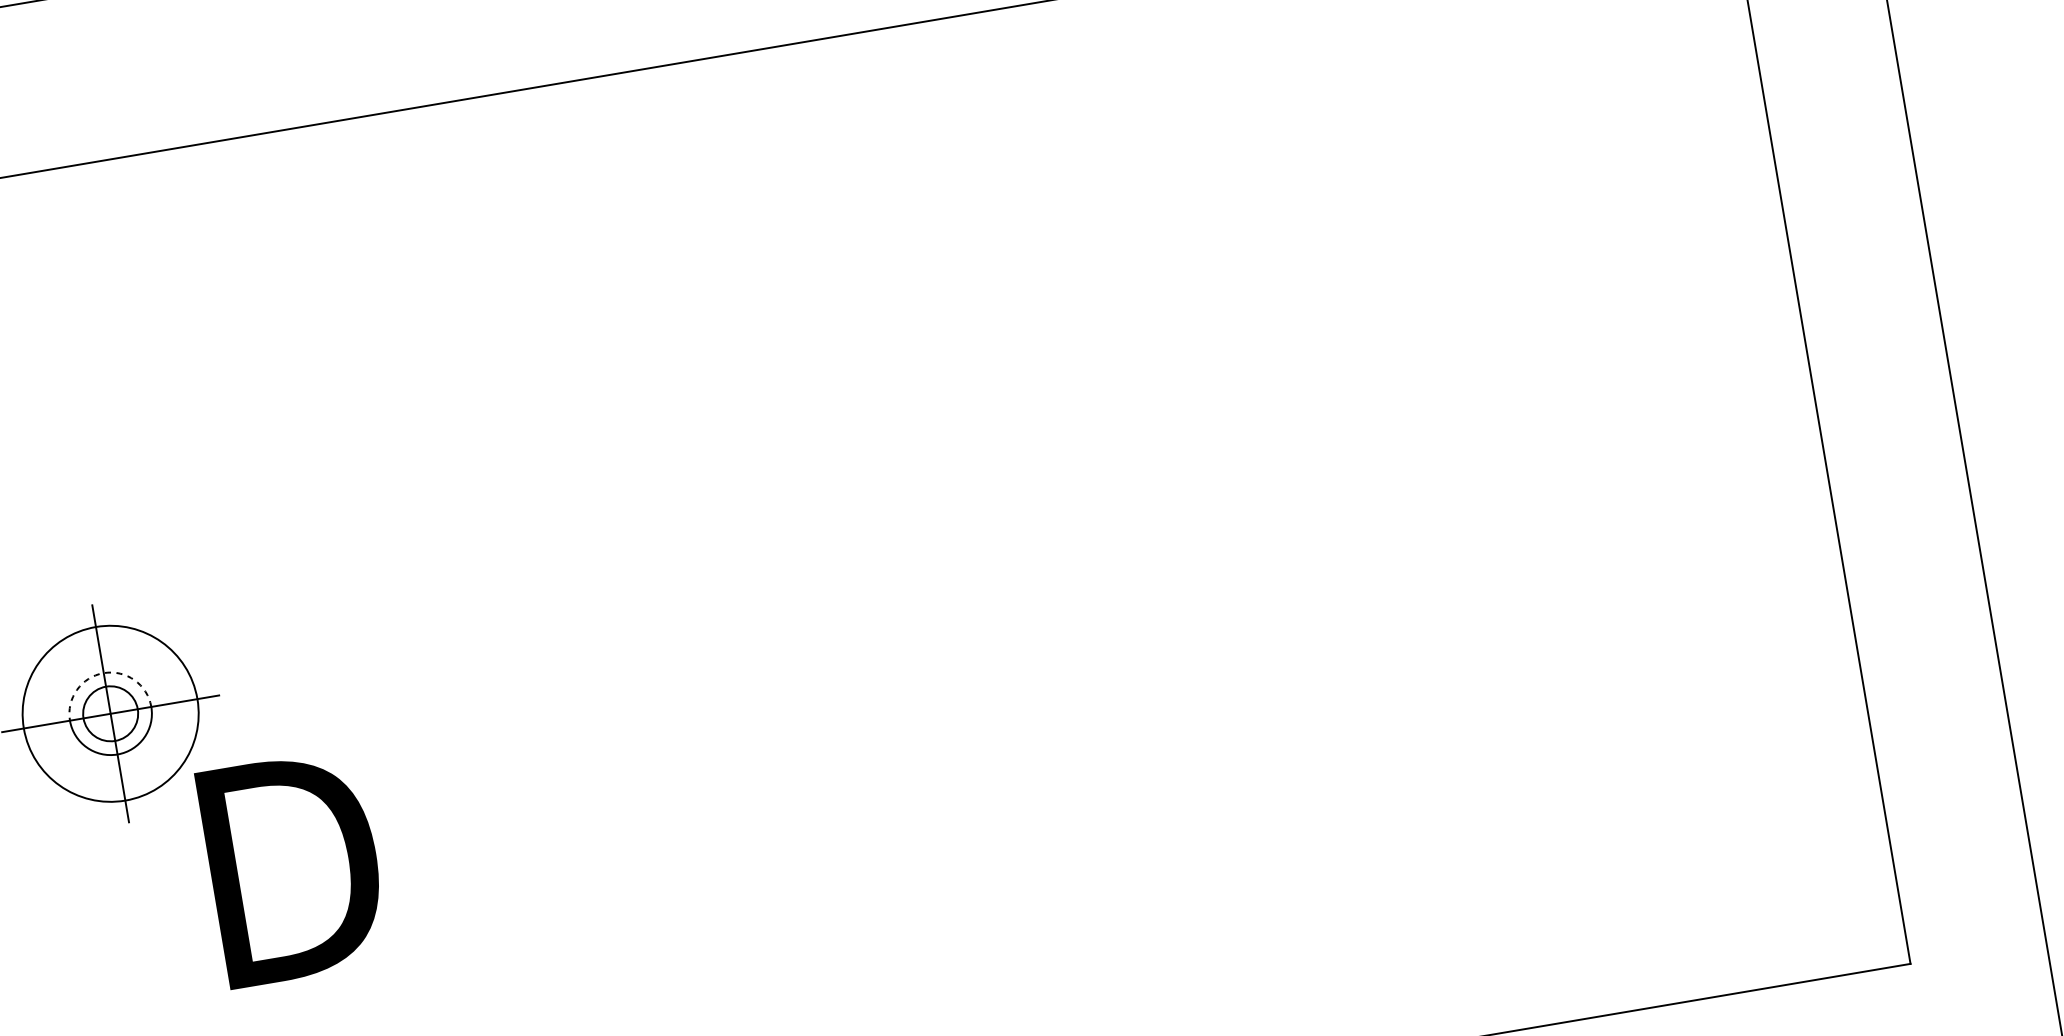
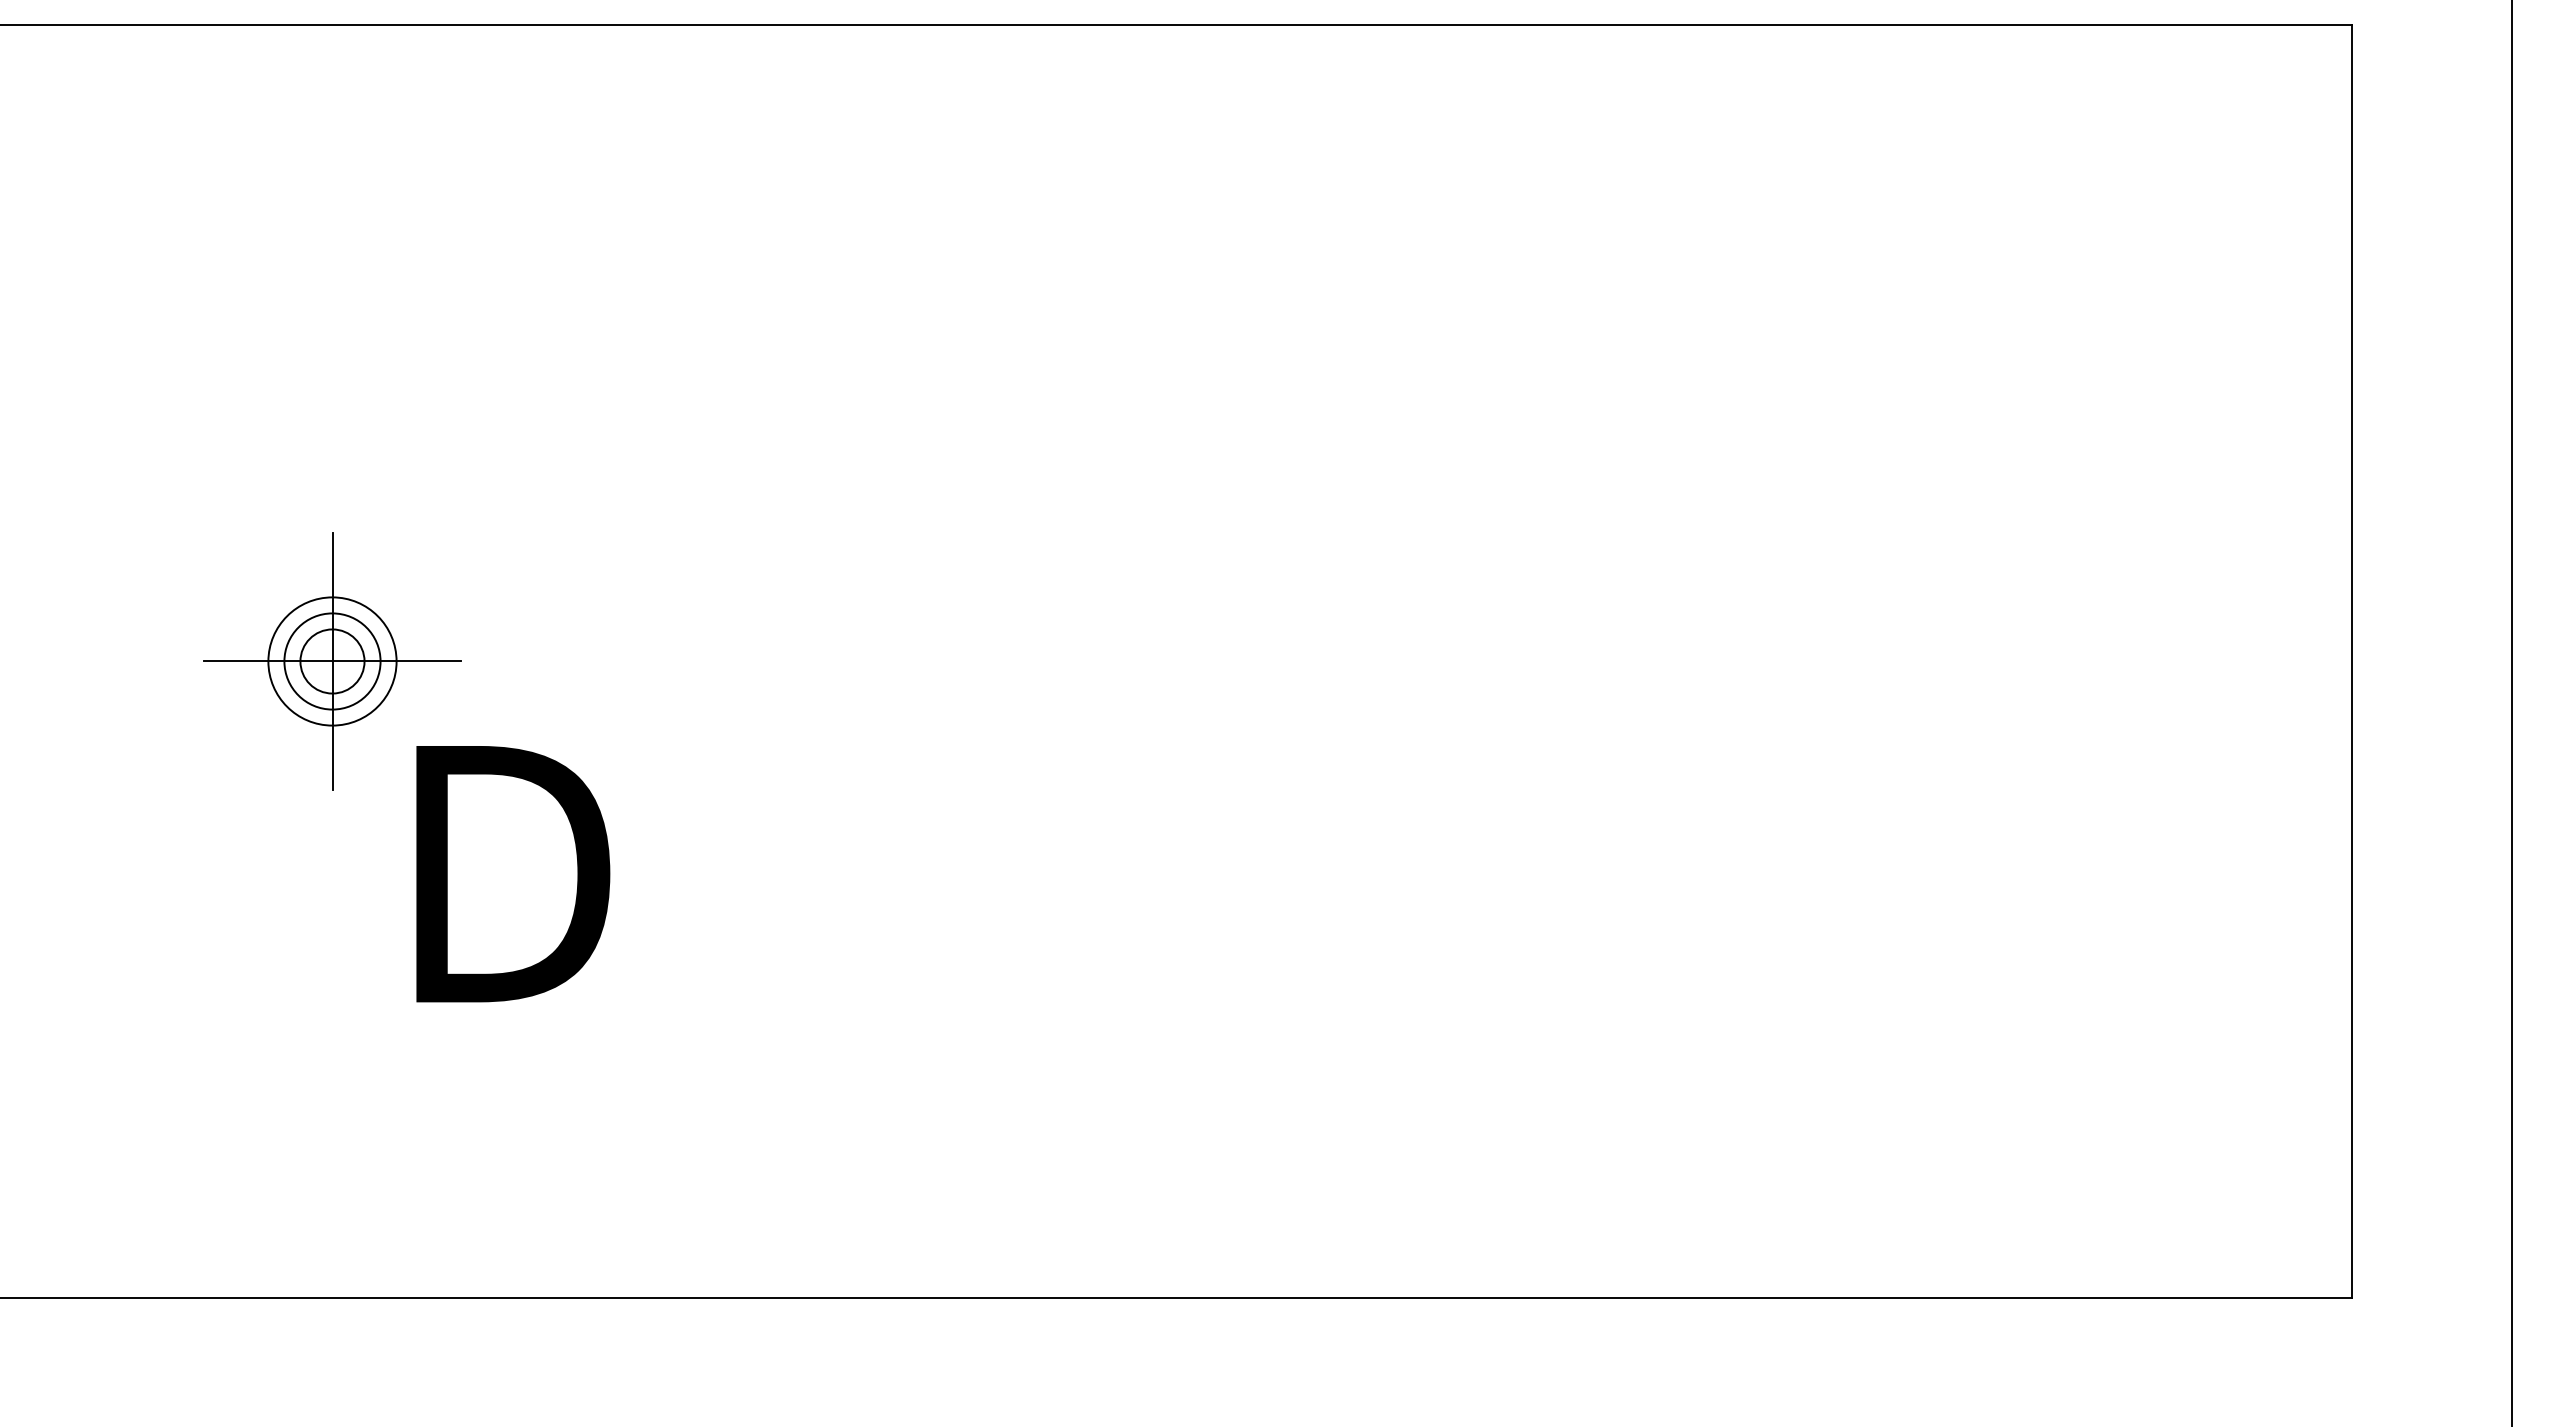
arc: (103, 673) -> (332, 613), dashed -> solid
circle: (110, 713) -> (332, 661), size x0.62

